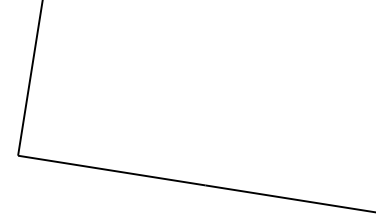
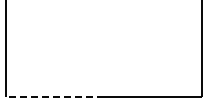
line: (112, 171) -> (55, 97), solid -> dashed

